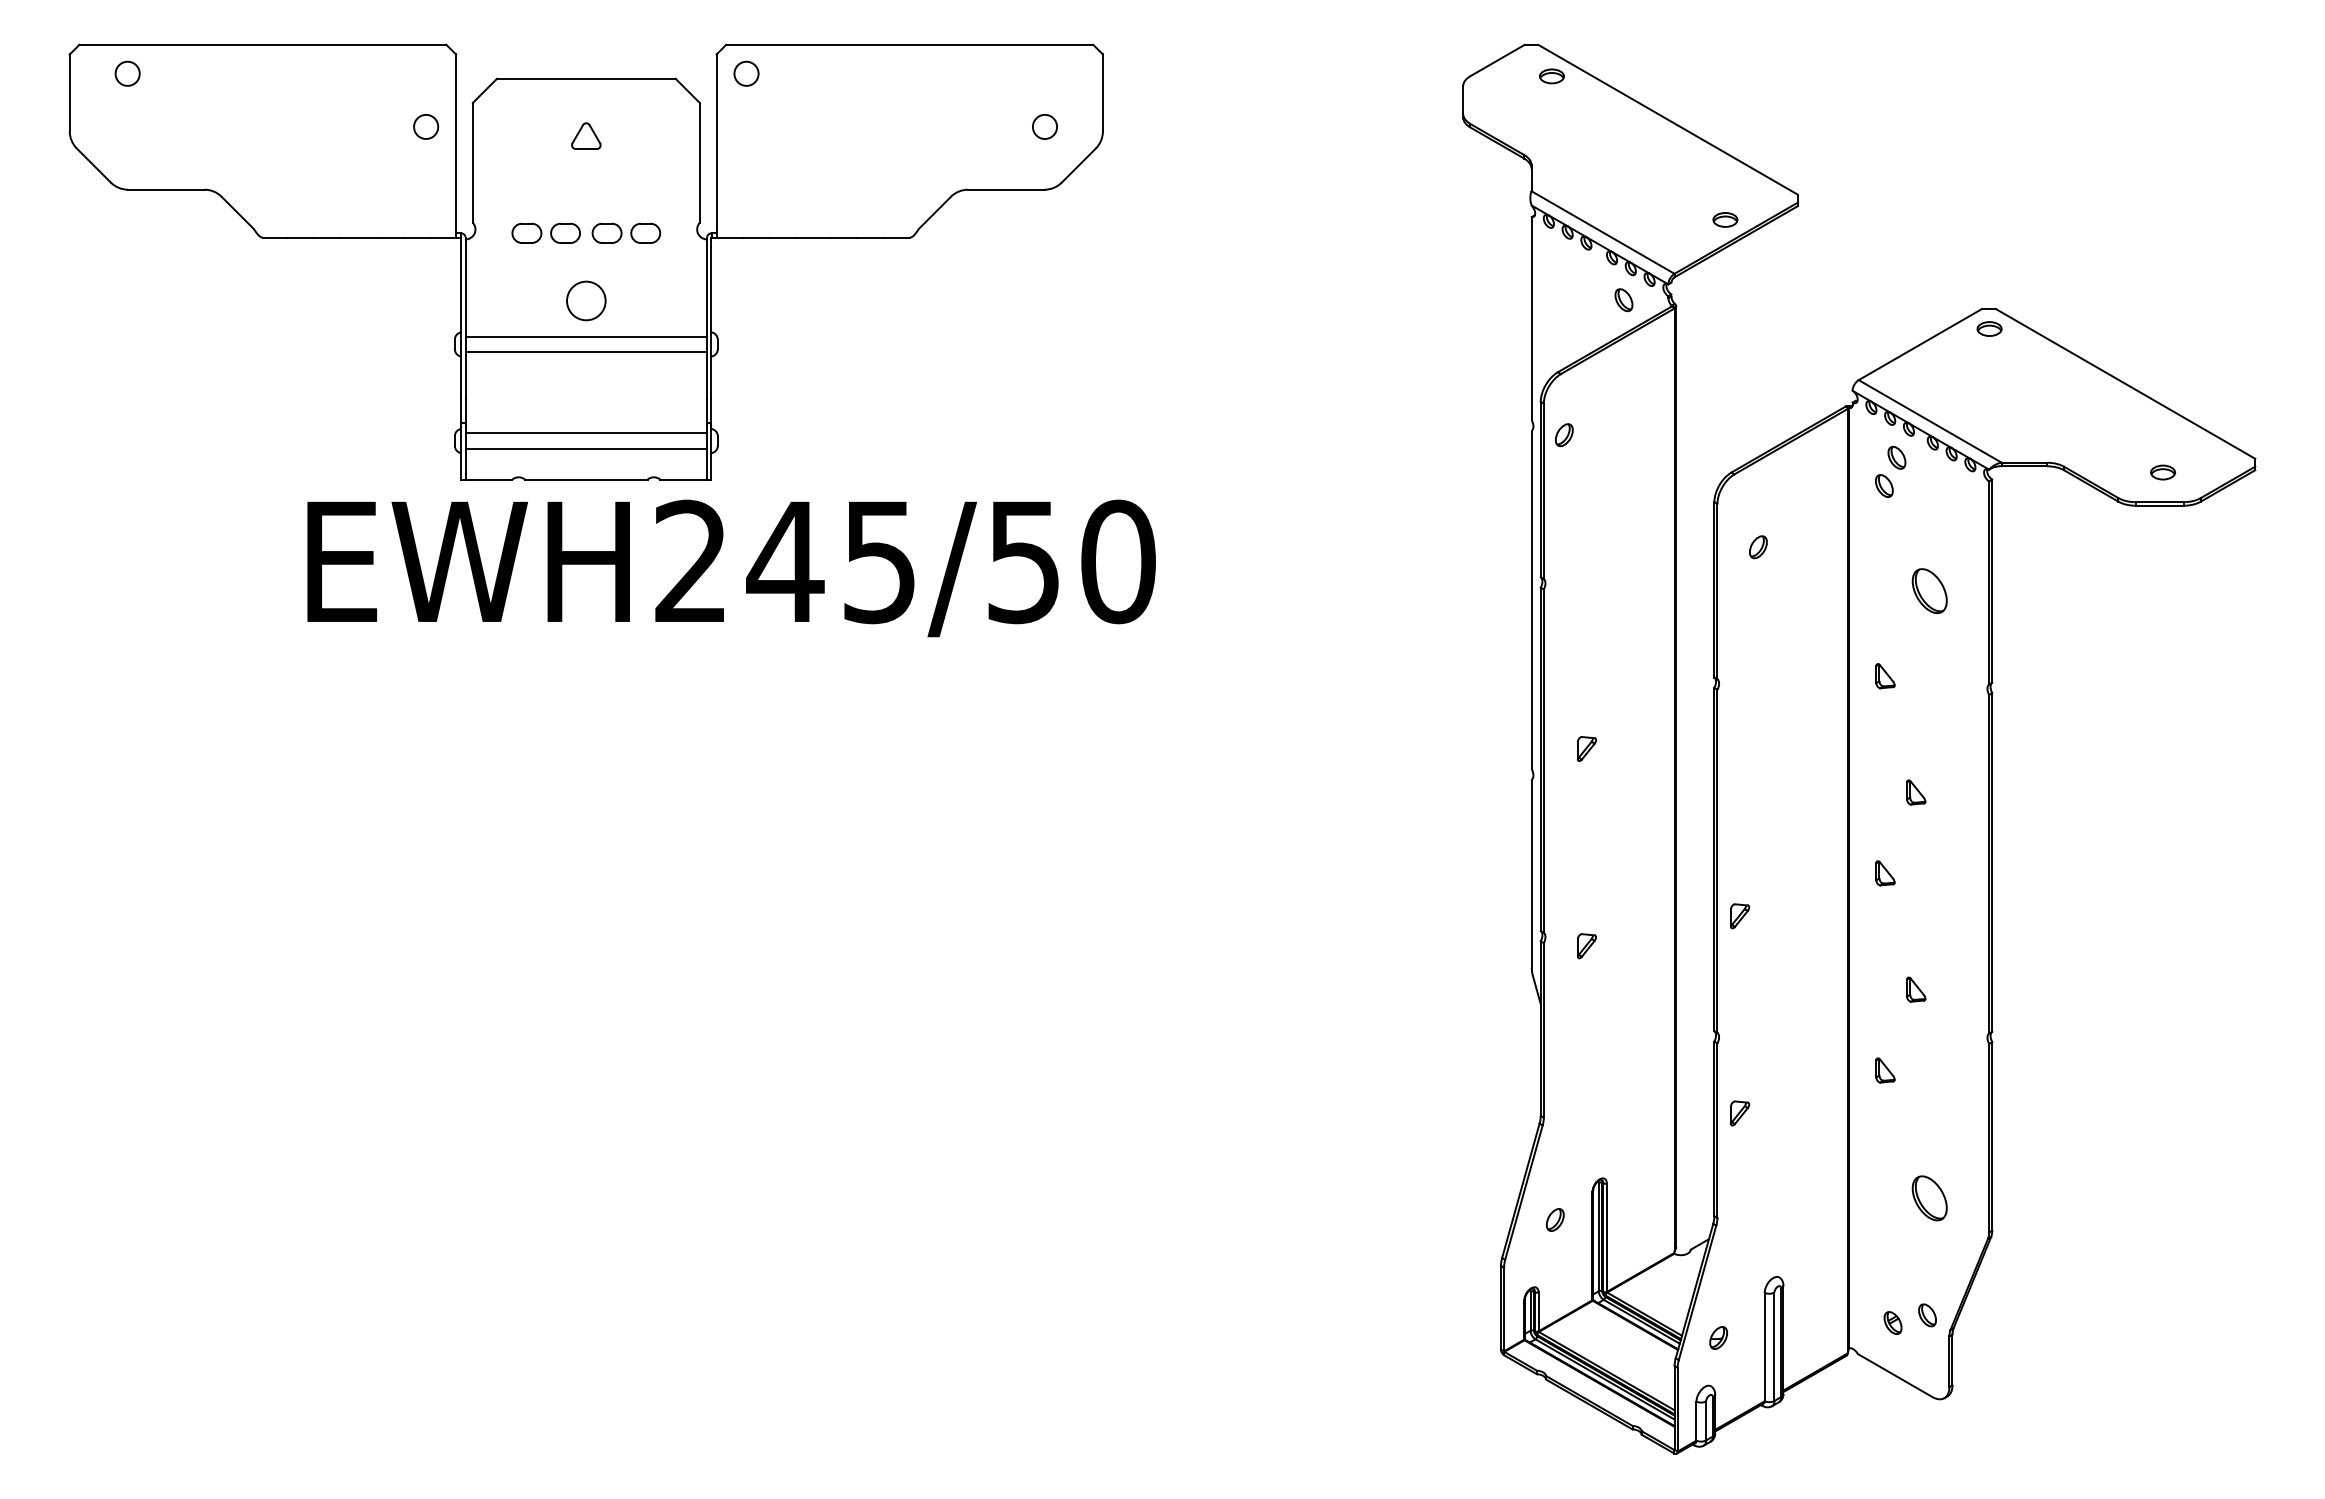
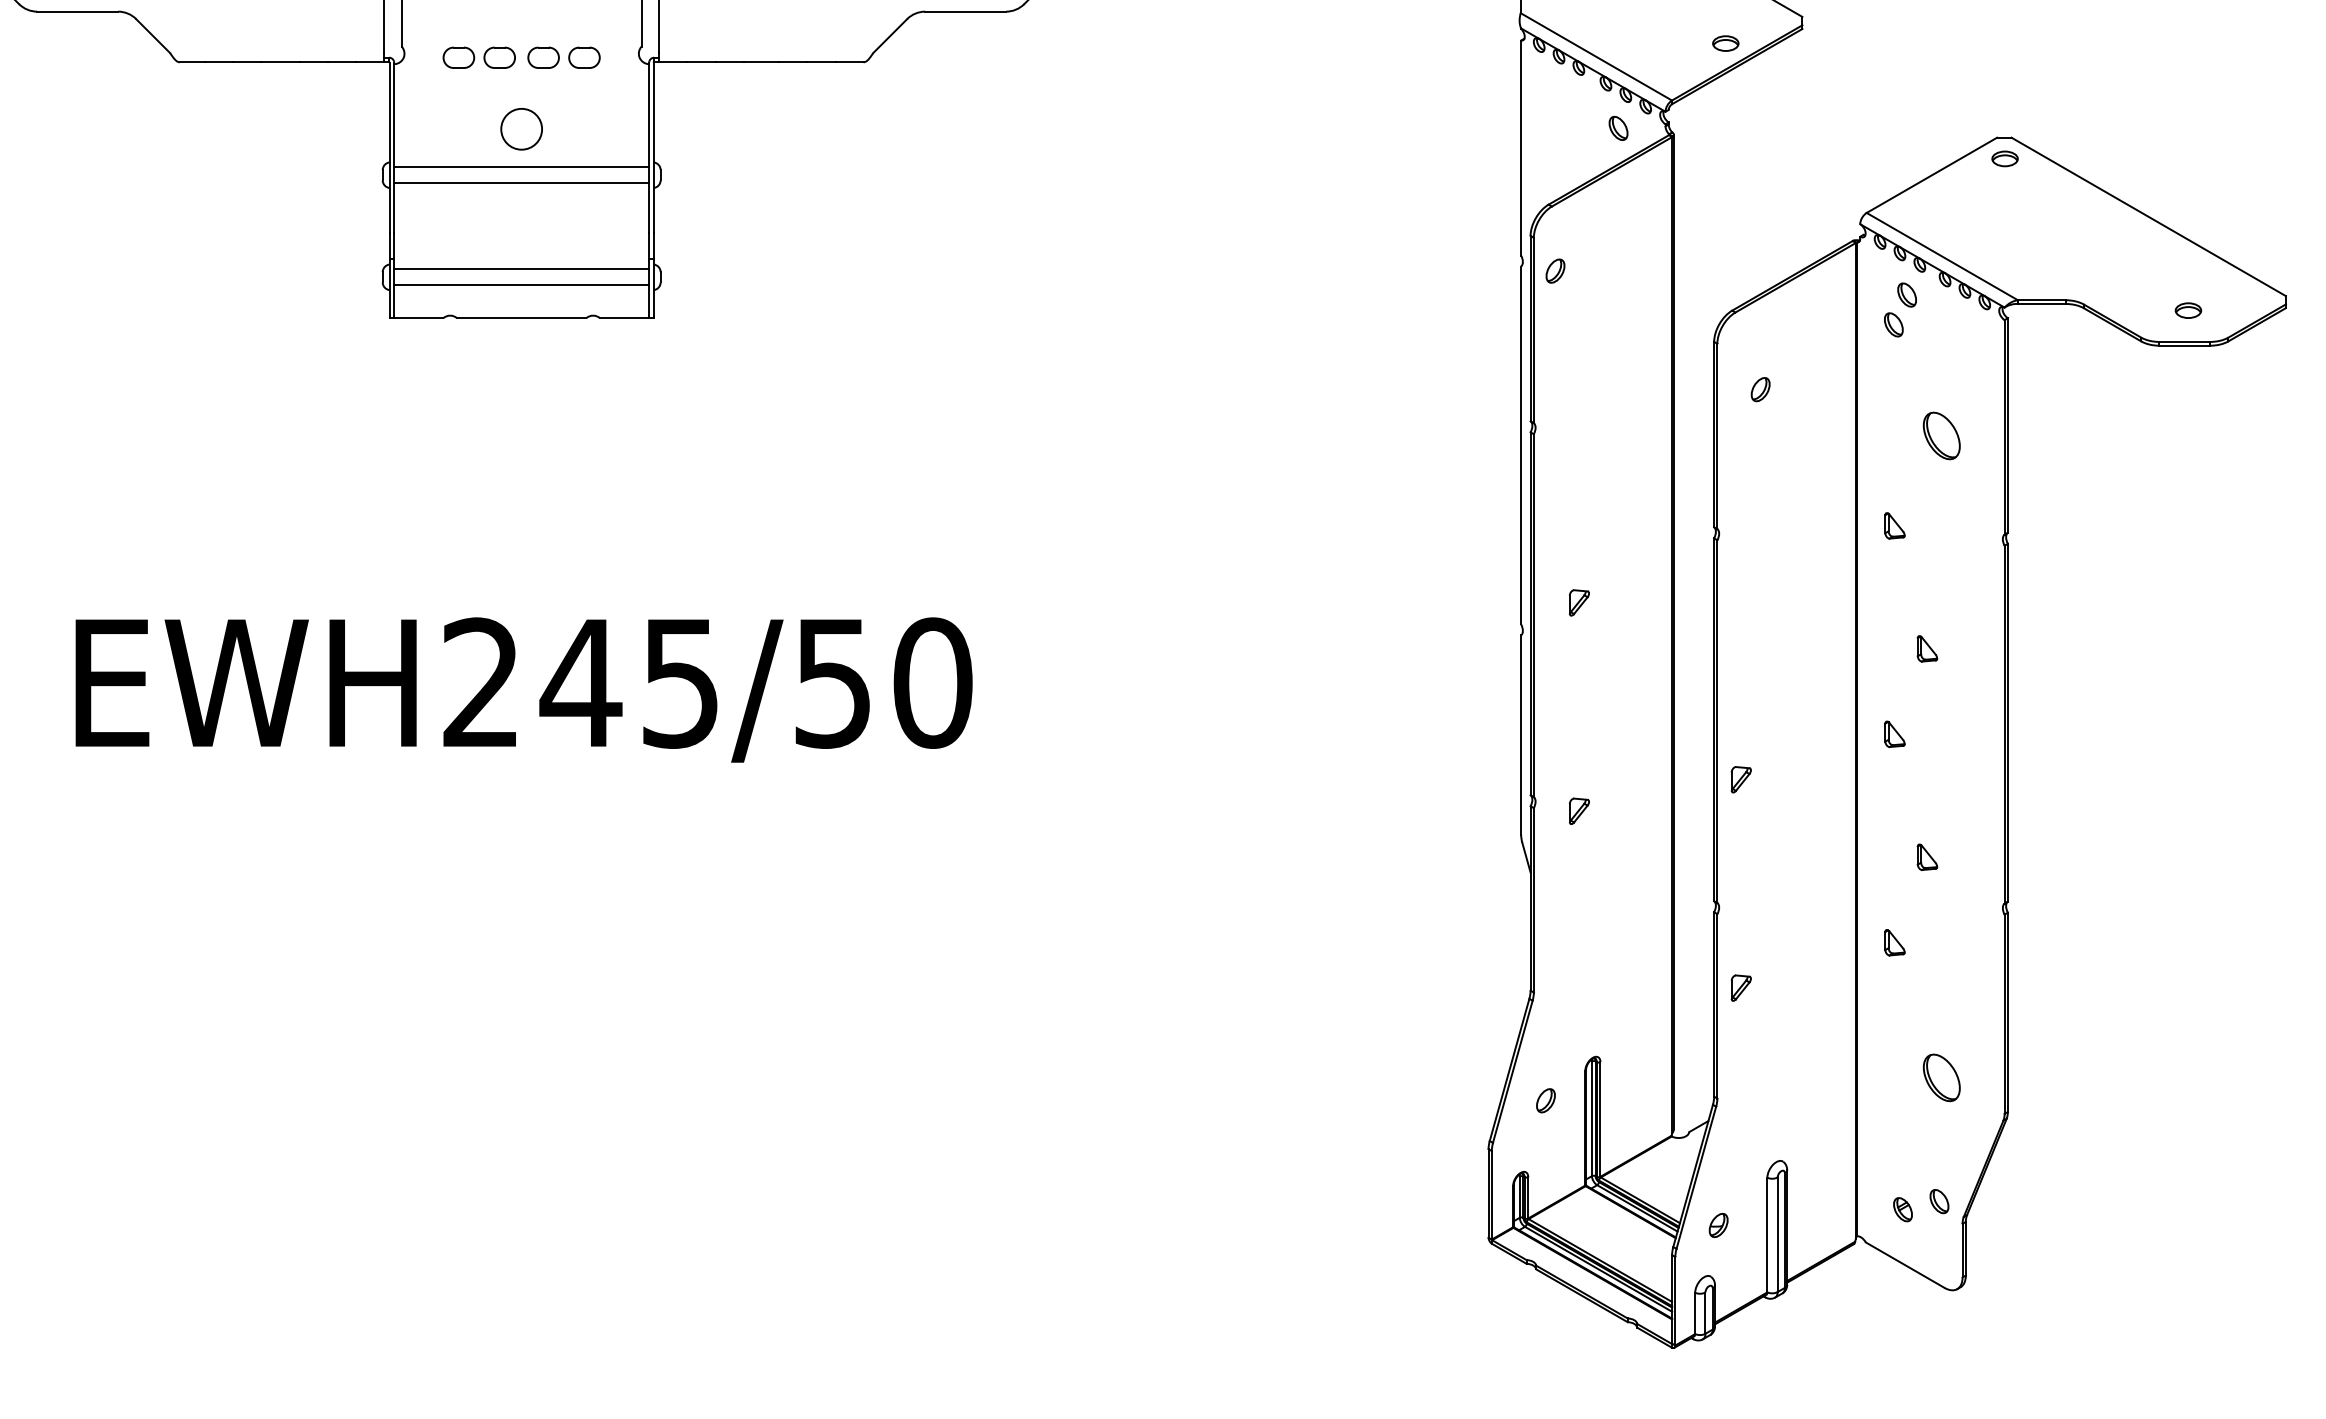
text: (731, 568) -> (523, 690), moved

